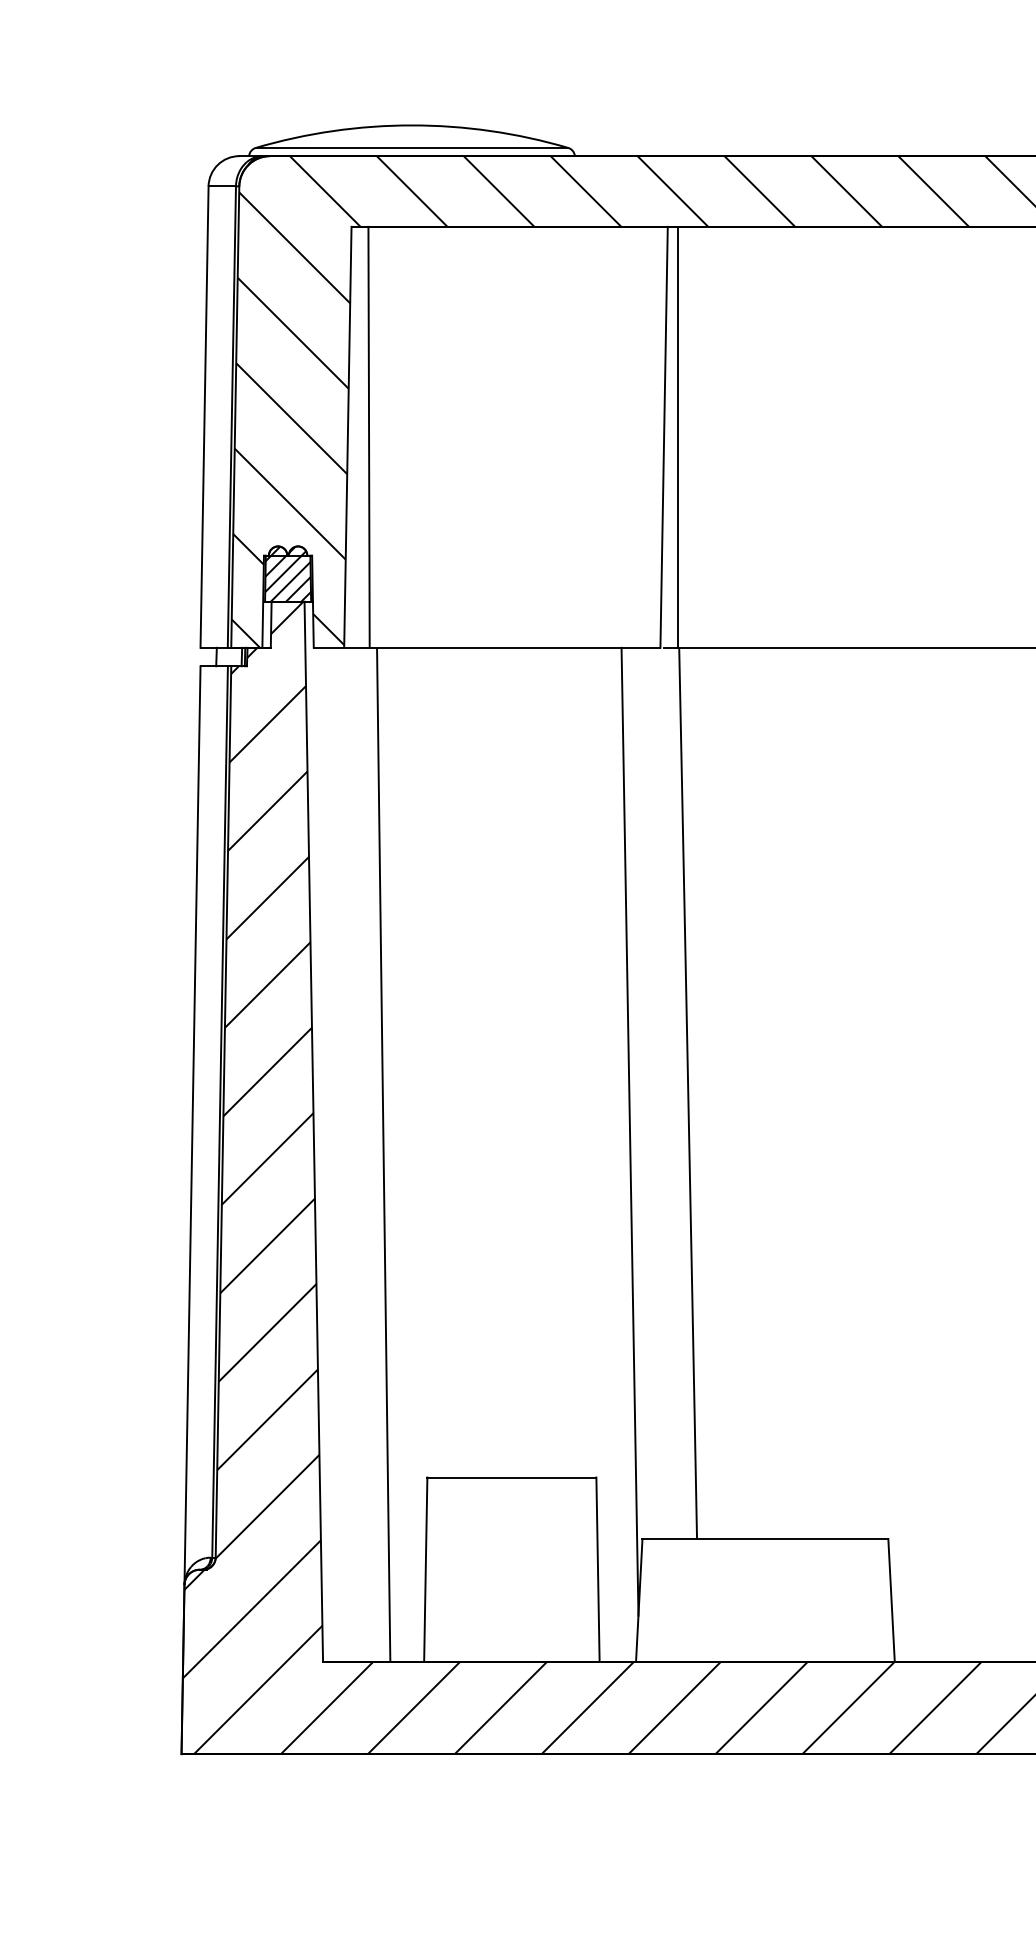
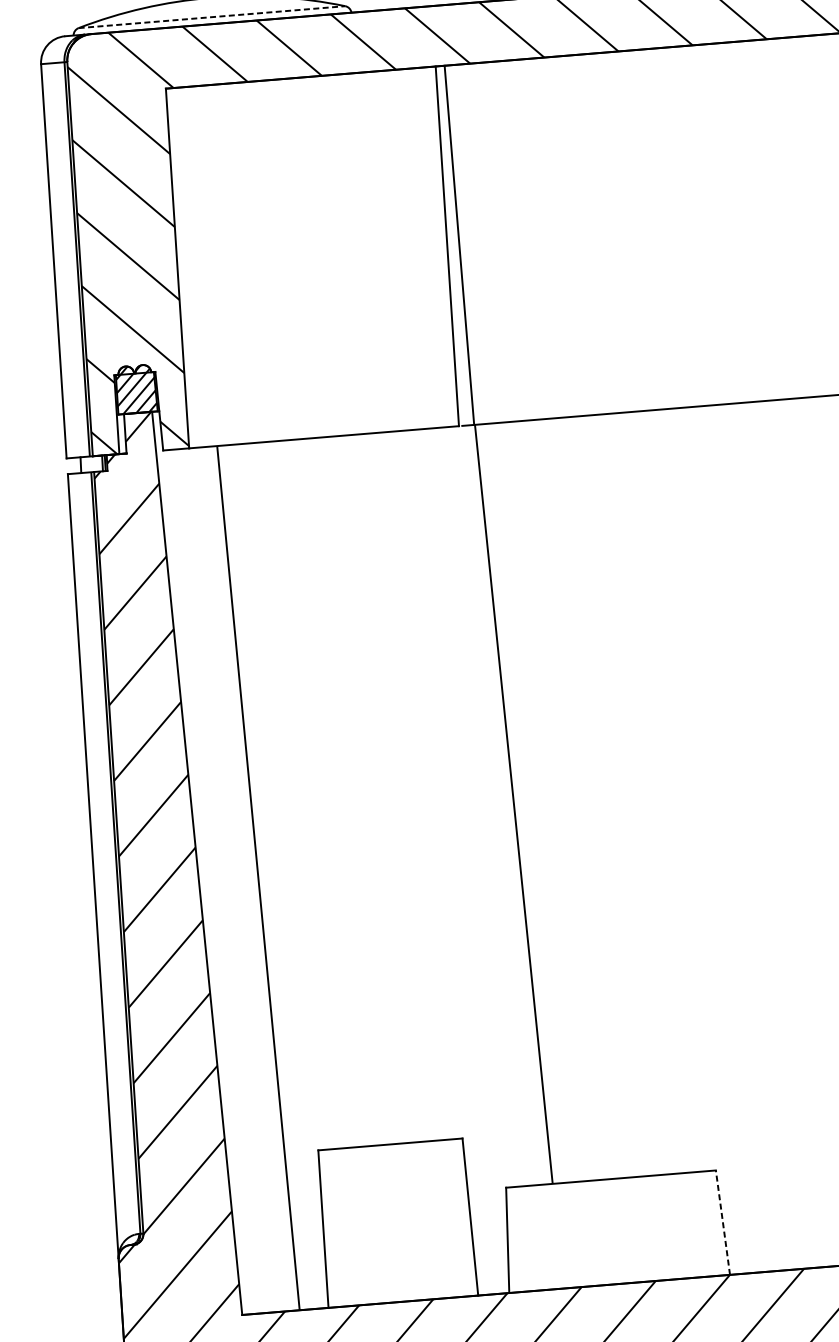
line: (412, 147) -> (212, 16), solid -> dashed
line: (368, 436) -> (195, 266), removed
line: (629, 1131) -> (466, 840), removed
line: (891, 1600) -> (722, 1222), solid -> dashed

